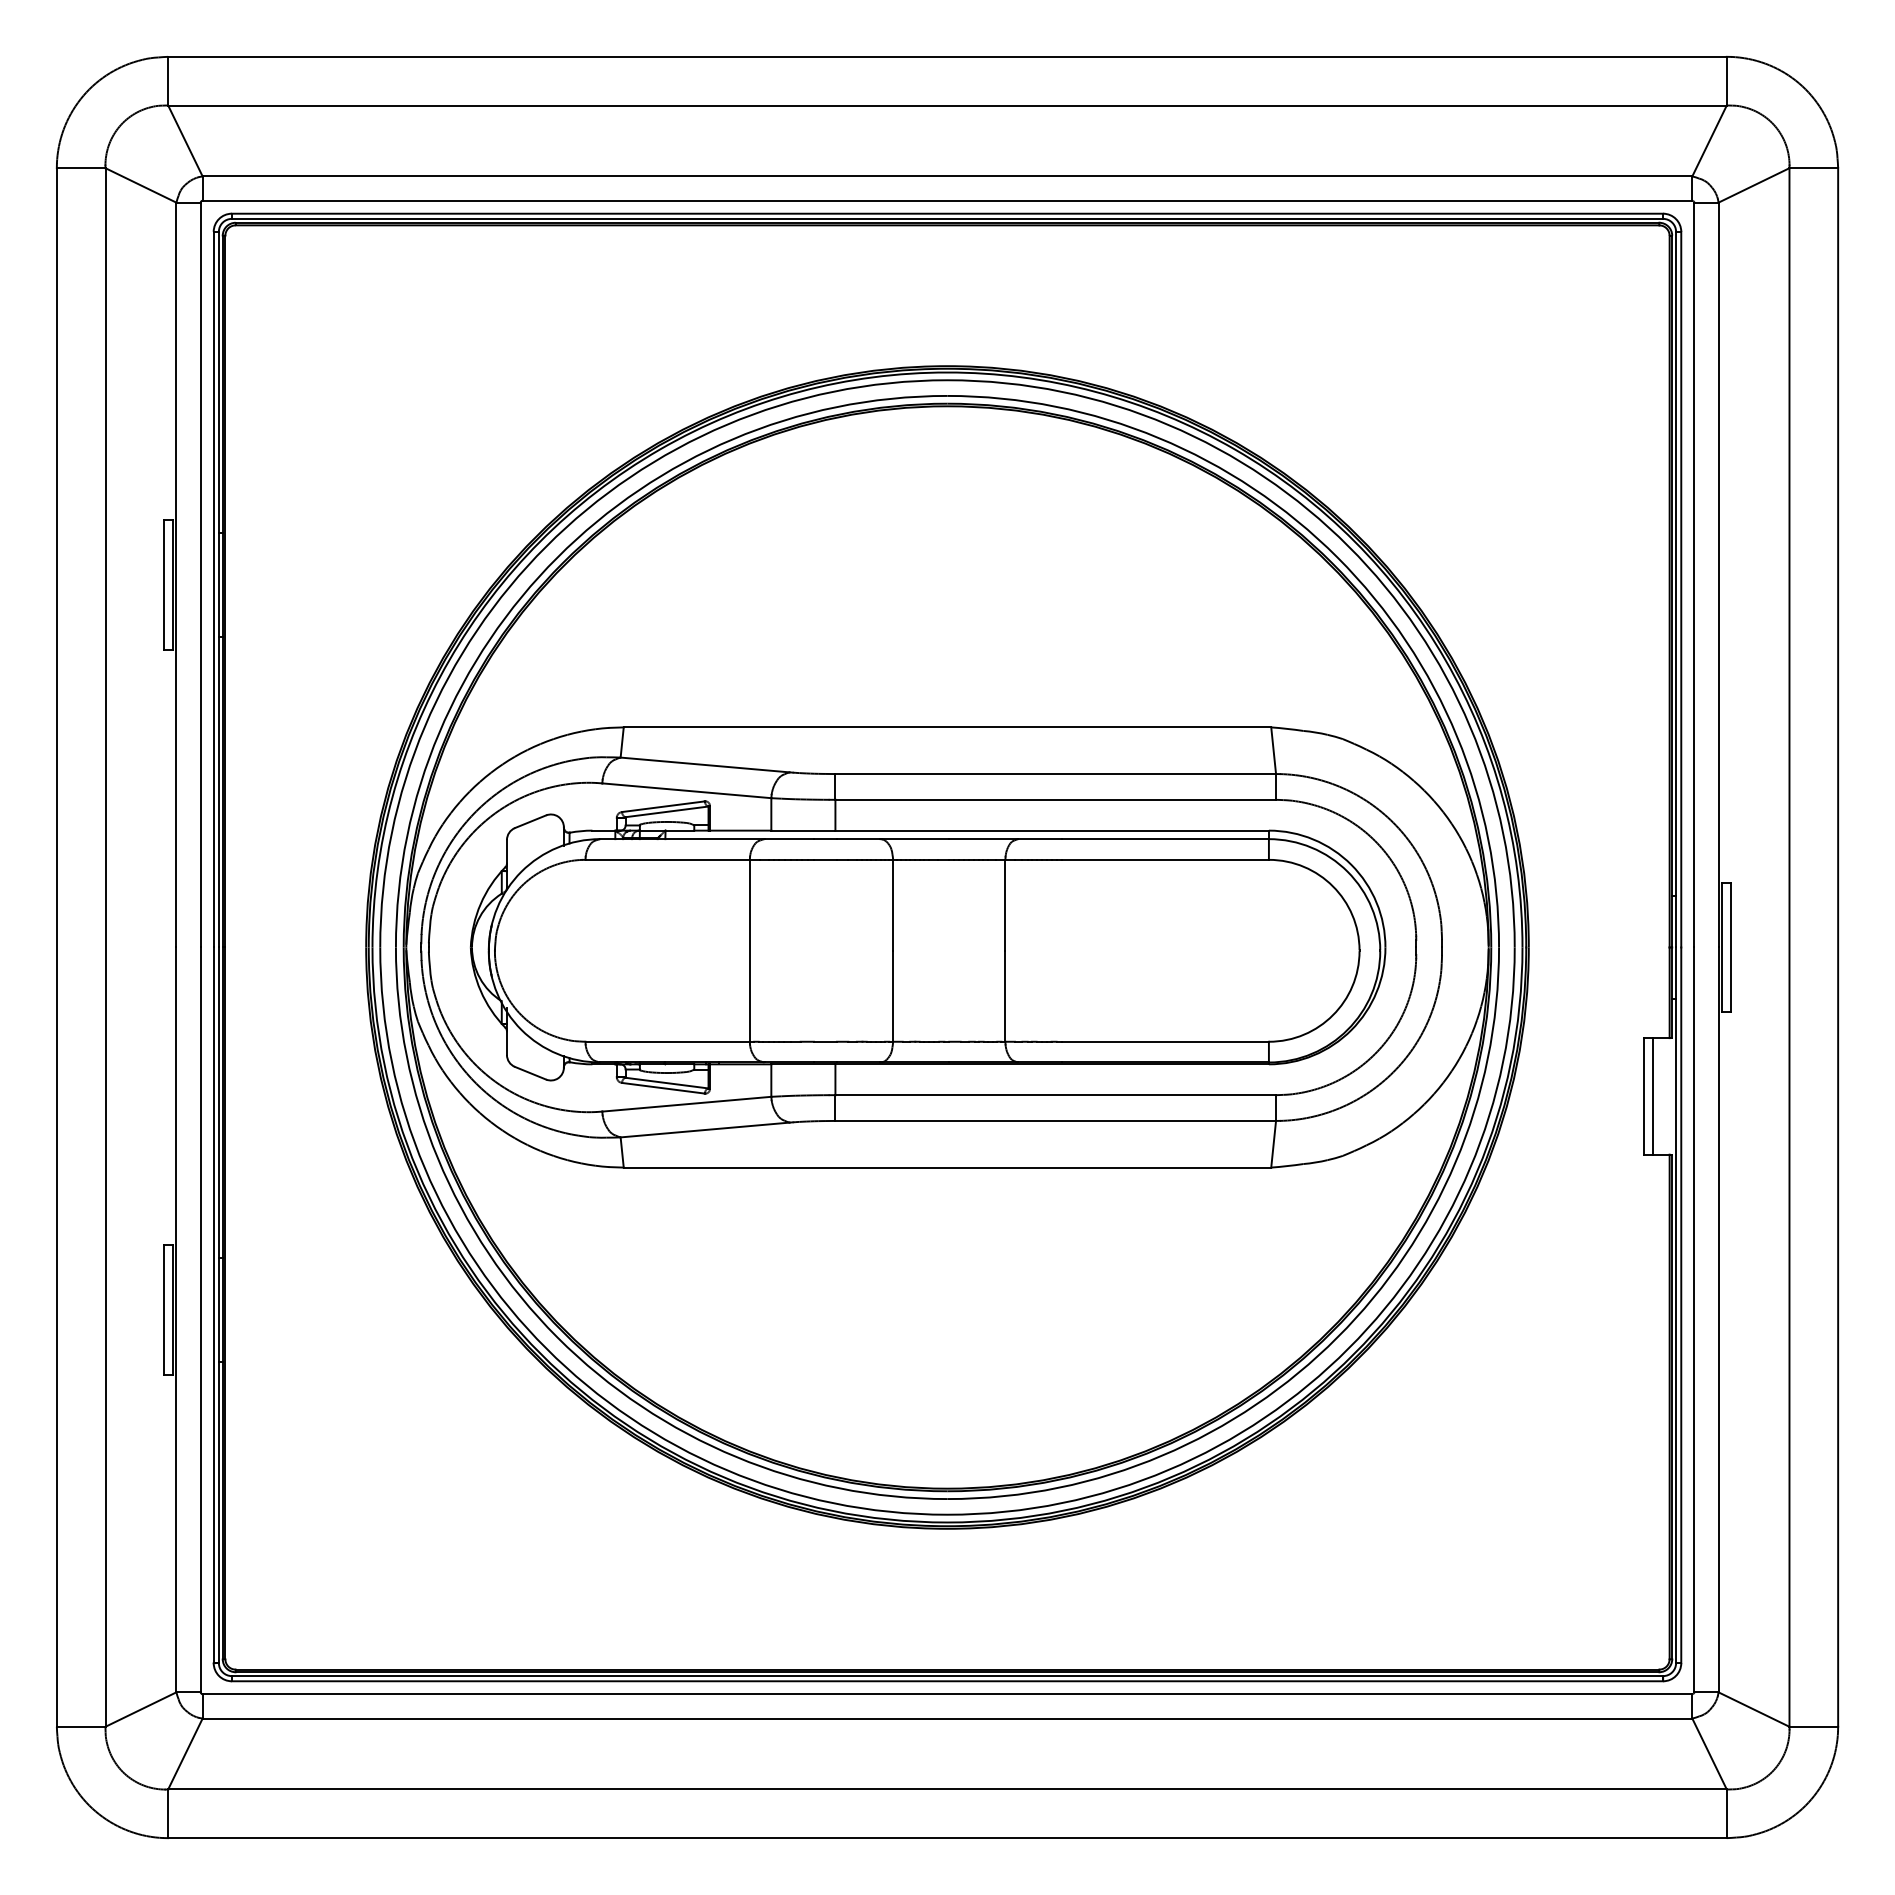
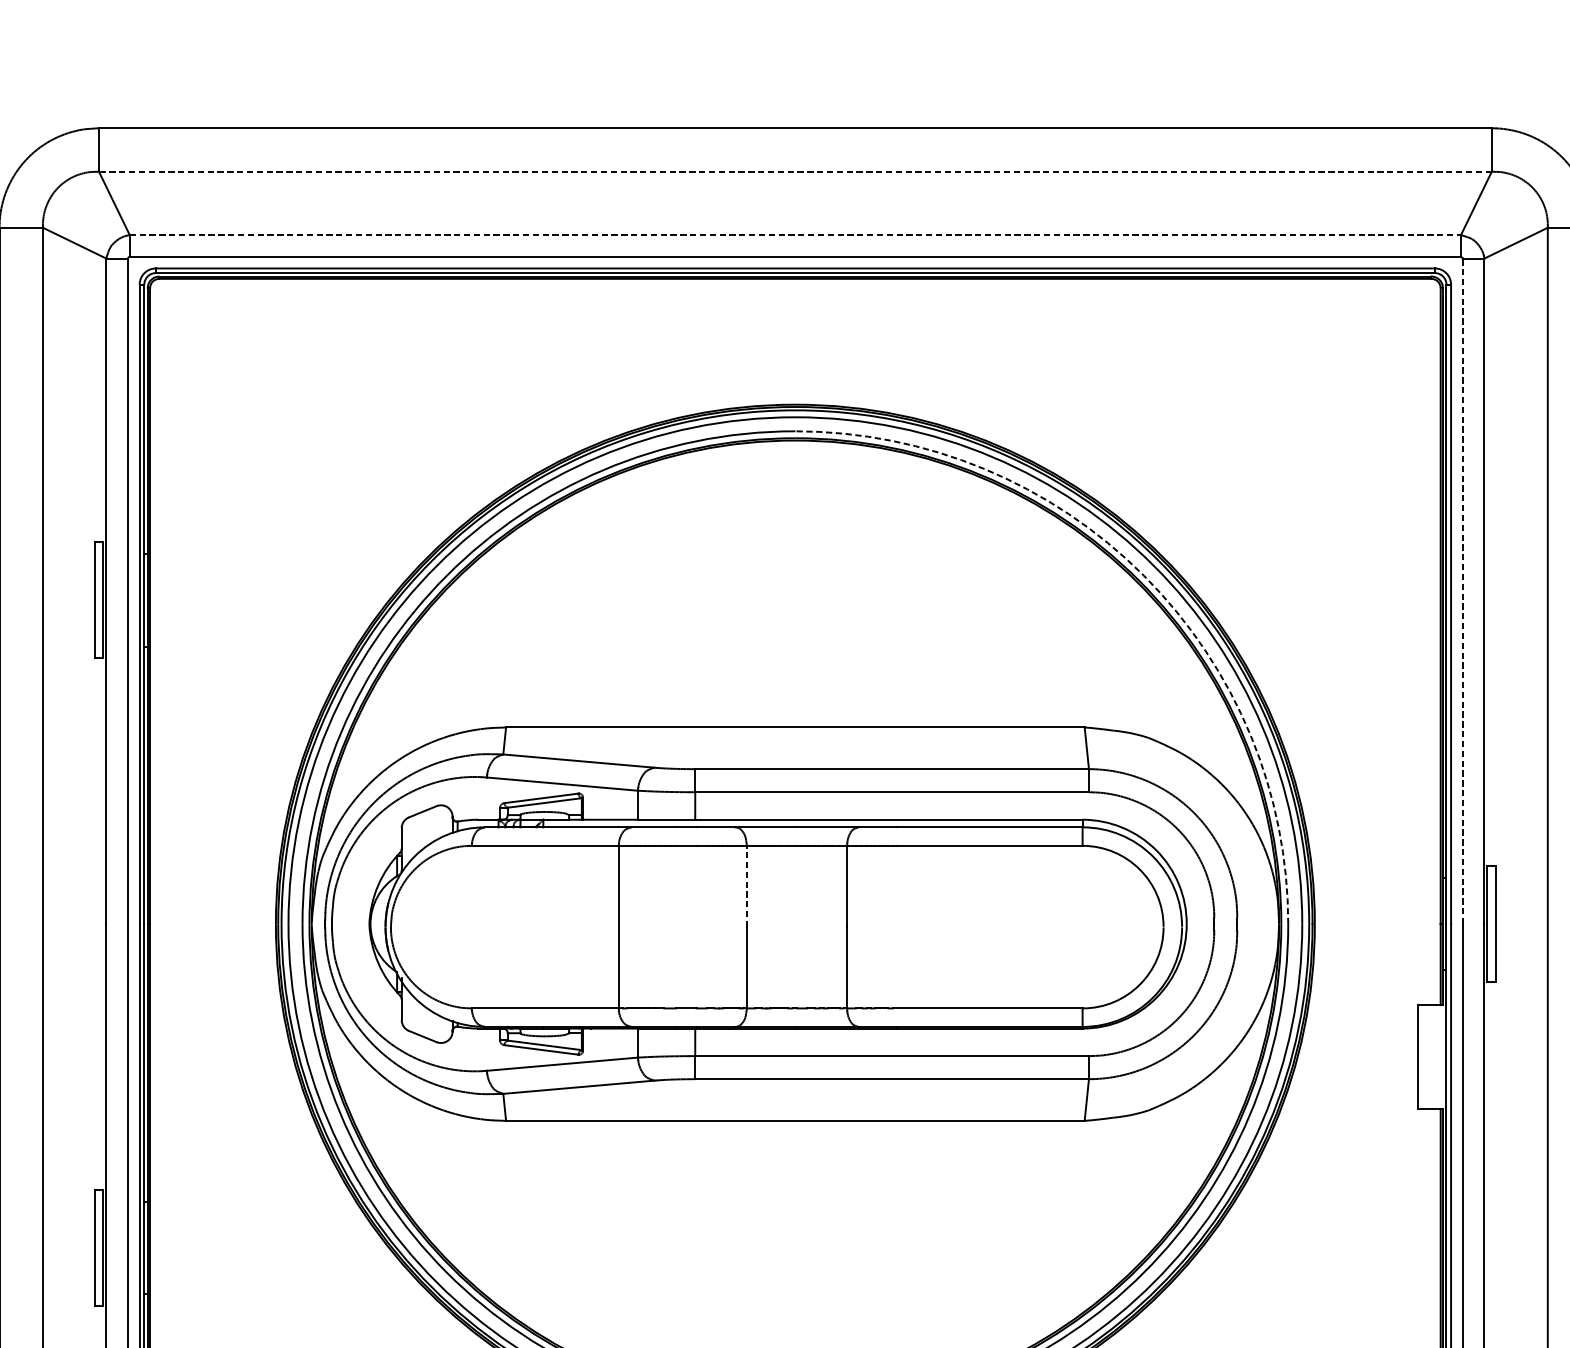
line: (946, 105) -> (794, 171), solid -> dashed
line: (947, 176) -> (795, 235), solid -> dashed
arc: (1337, 557) -> (1143, 575), solid -> dashed
line: (1694, 574) -> (1462, 590), solid -> dashed
line: (893, 904) -> (747, 885), solid -> dashed
line: (1653, 1096) -> (1426, 1057), removed

